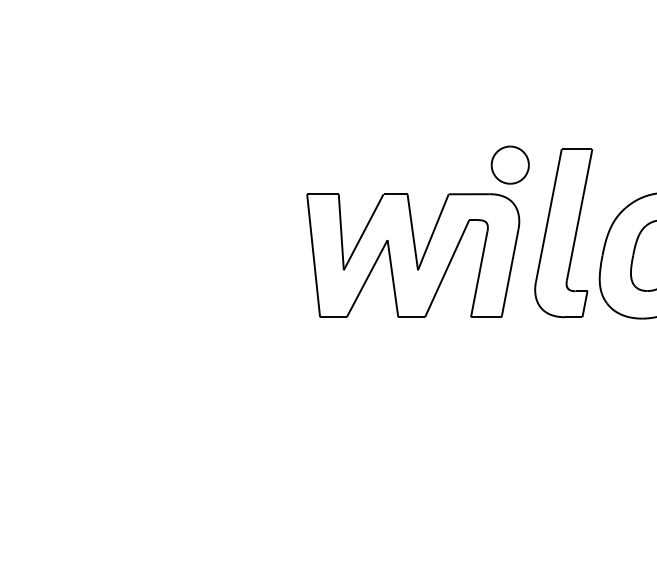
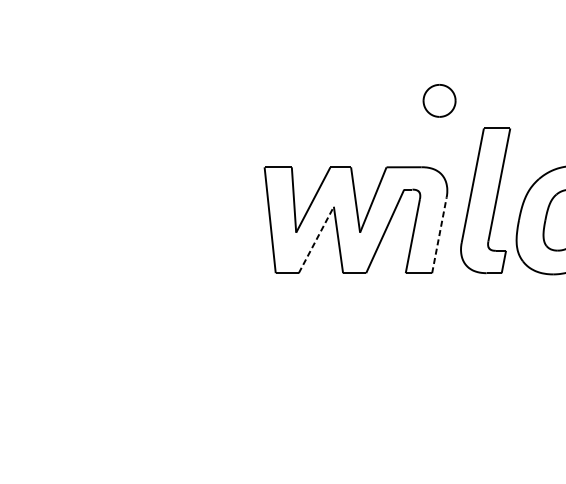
part: (509, 164) -> (438, 100), moved
line: (510, 273) -> (439, 235), solid -> dashed
line: (367, 278) -> (316, 239), solid -> dashed

